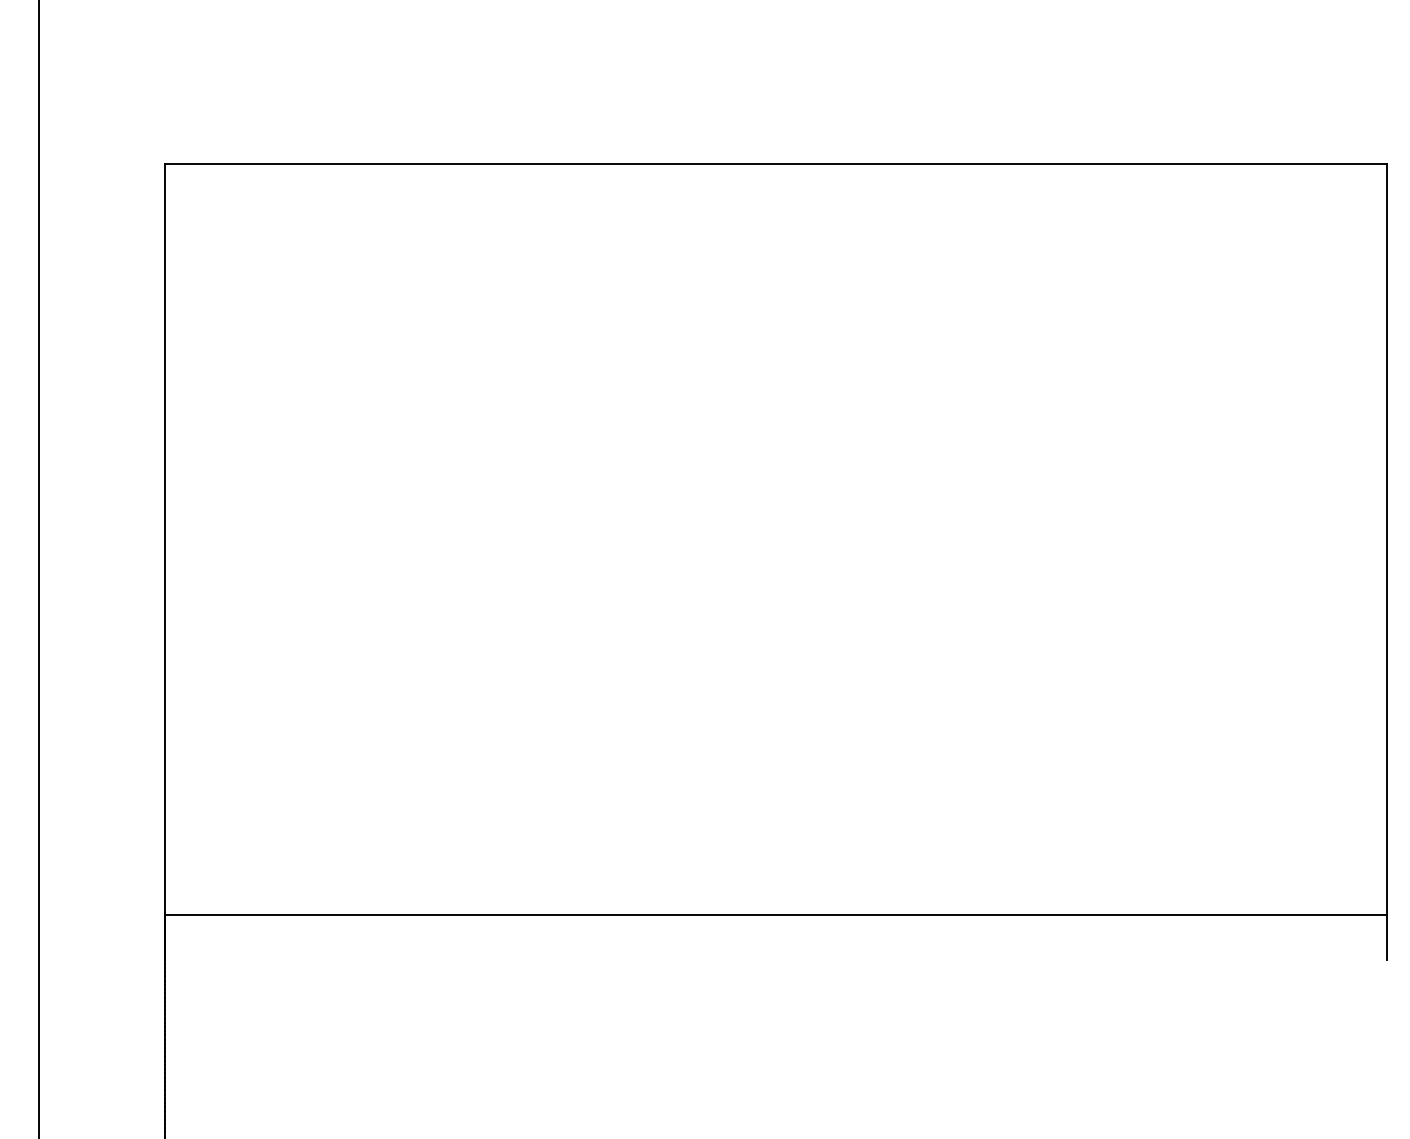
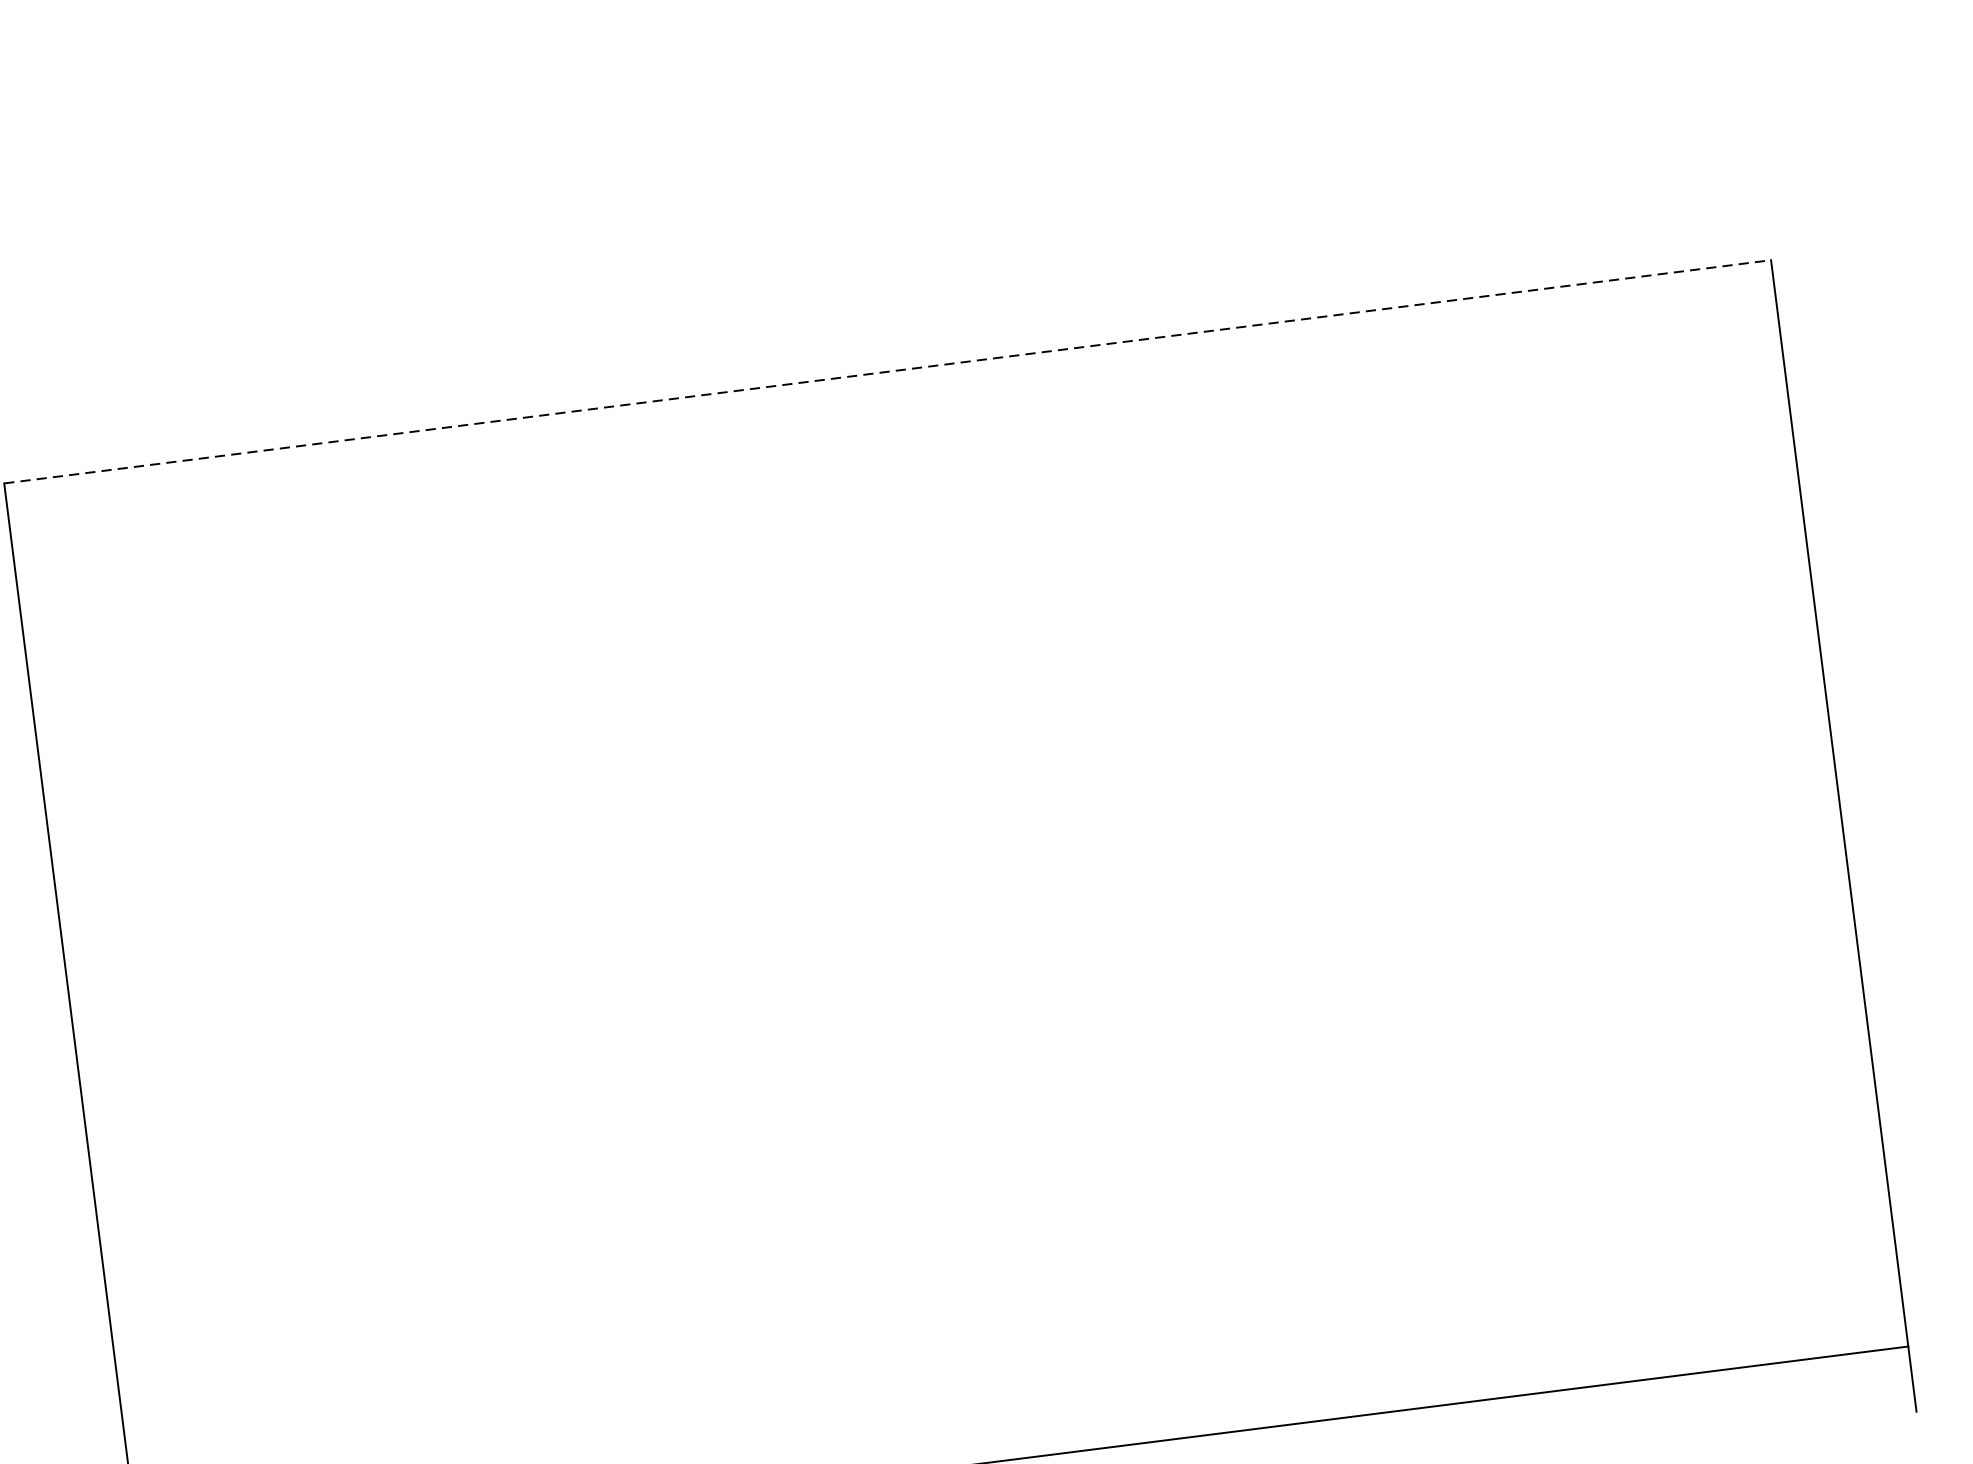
line: (776, 163) -> (887, 371), solid -> dashed

